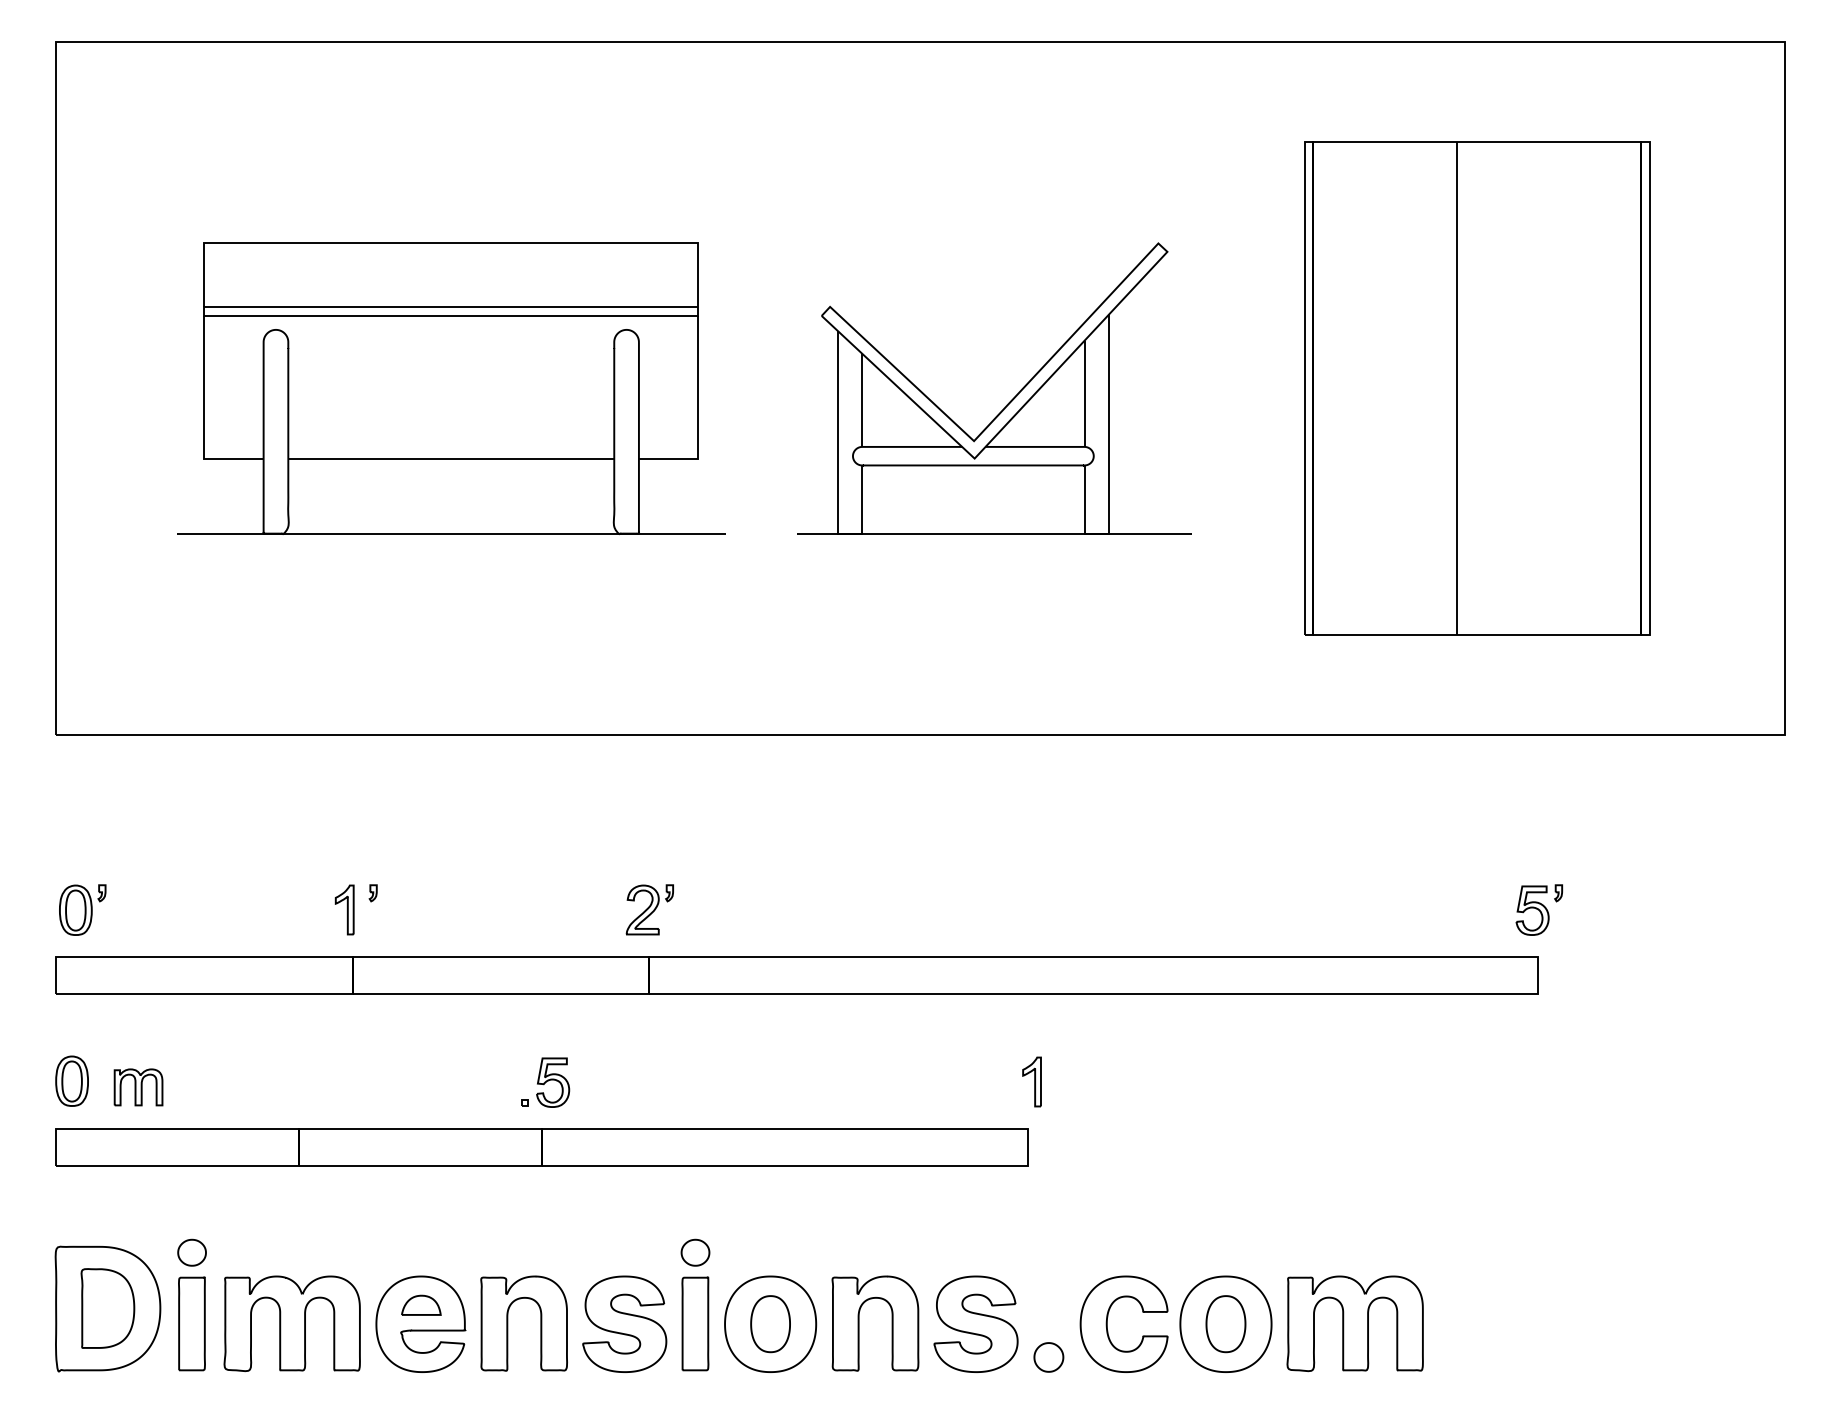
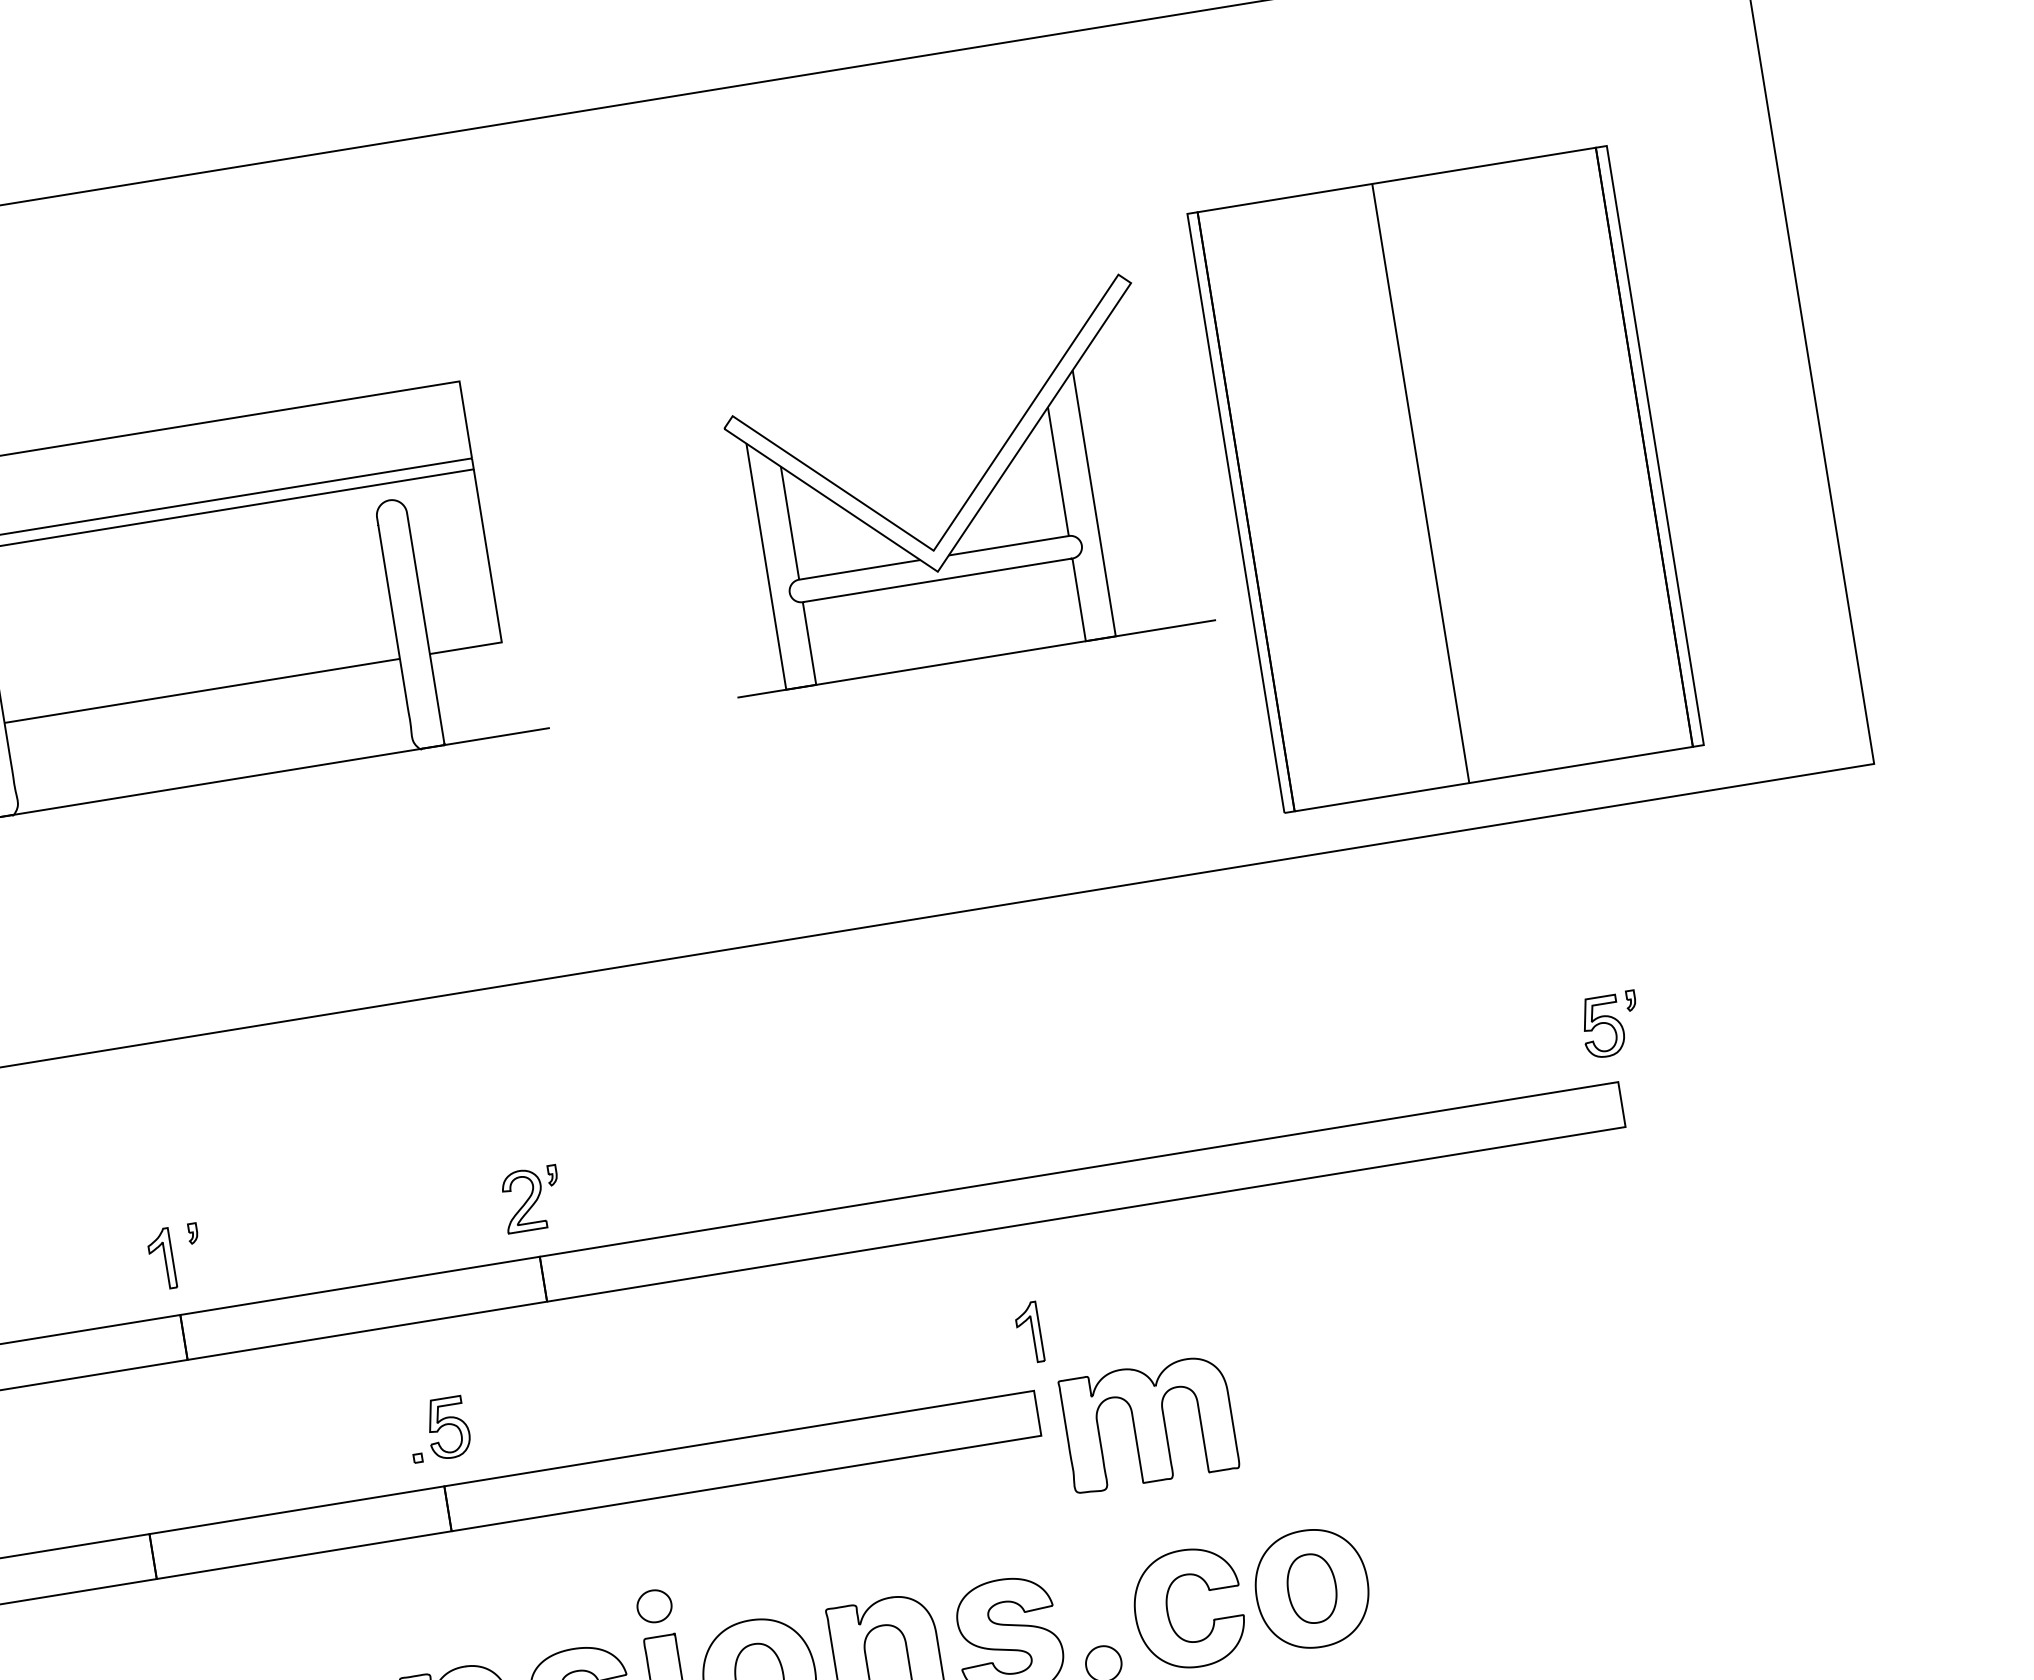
part: (1477, 388) -> (1445, 479), moved
part: (1008, 402) -> (967, 497), moved
part: (1354, 1323) -> (1147, 1424), moved

